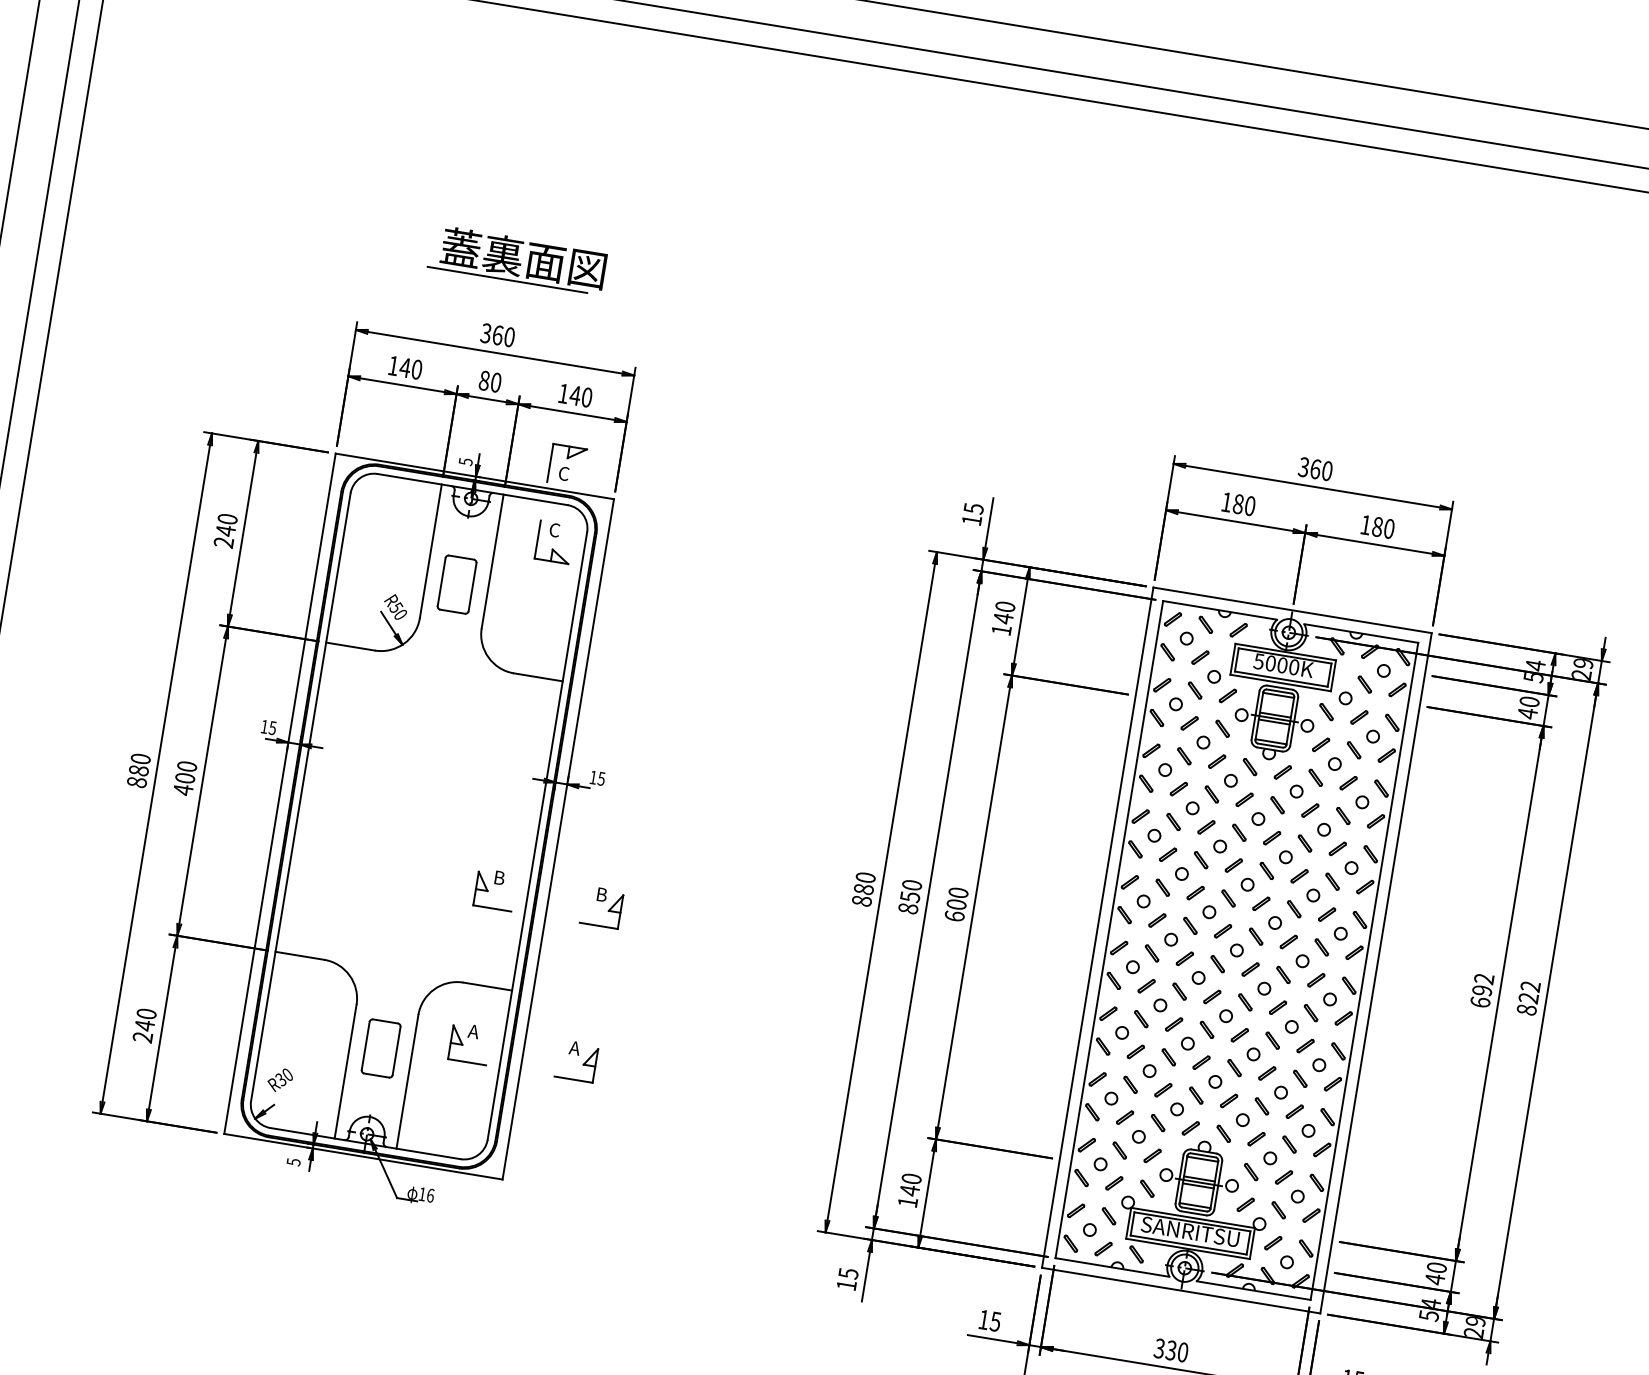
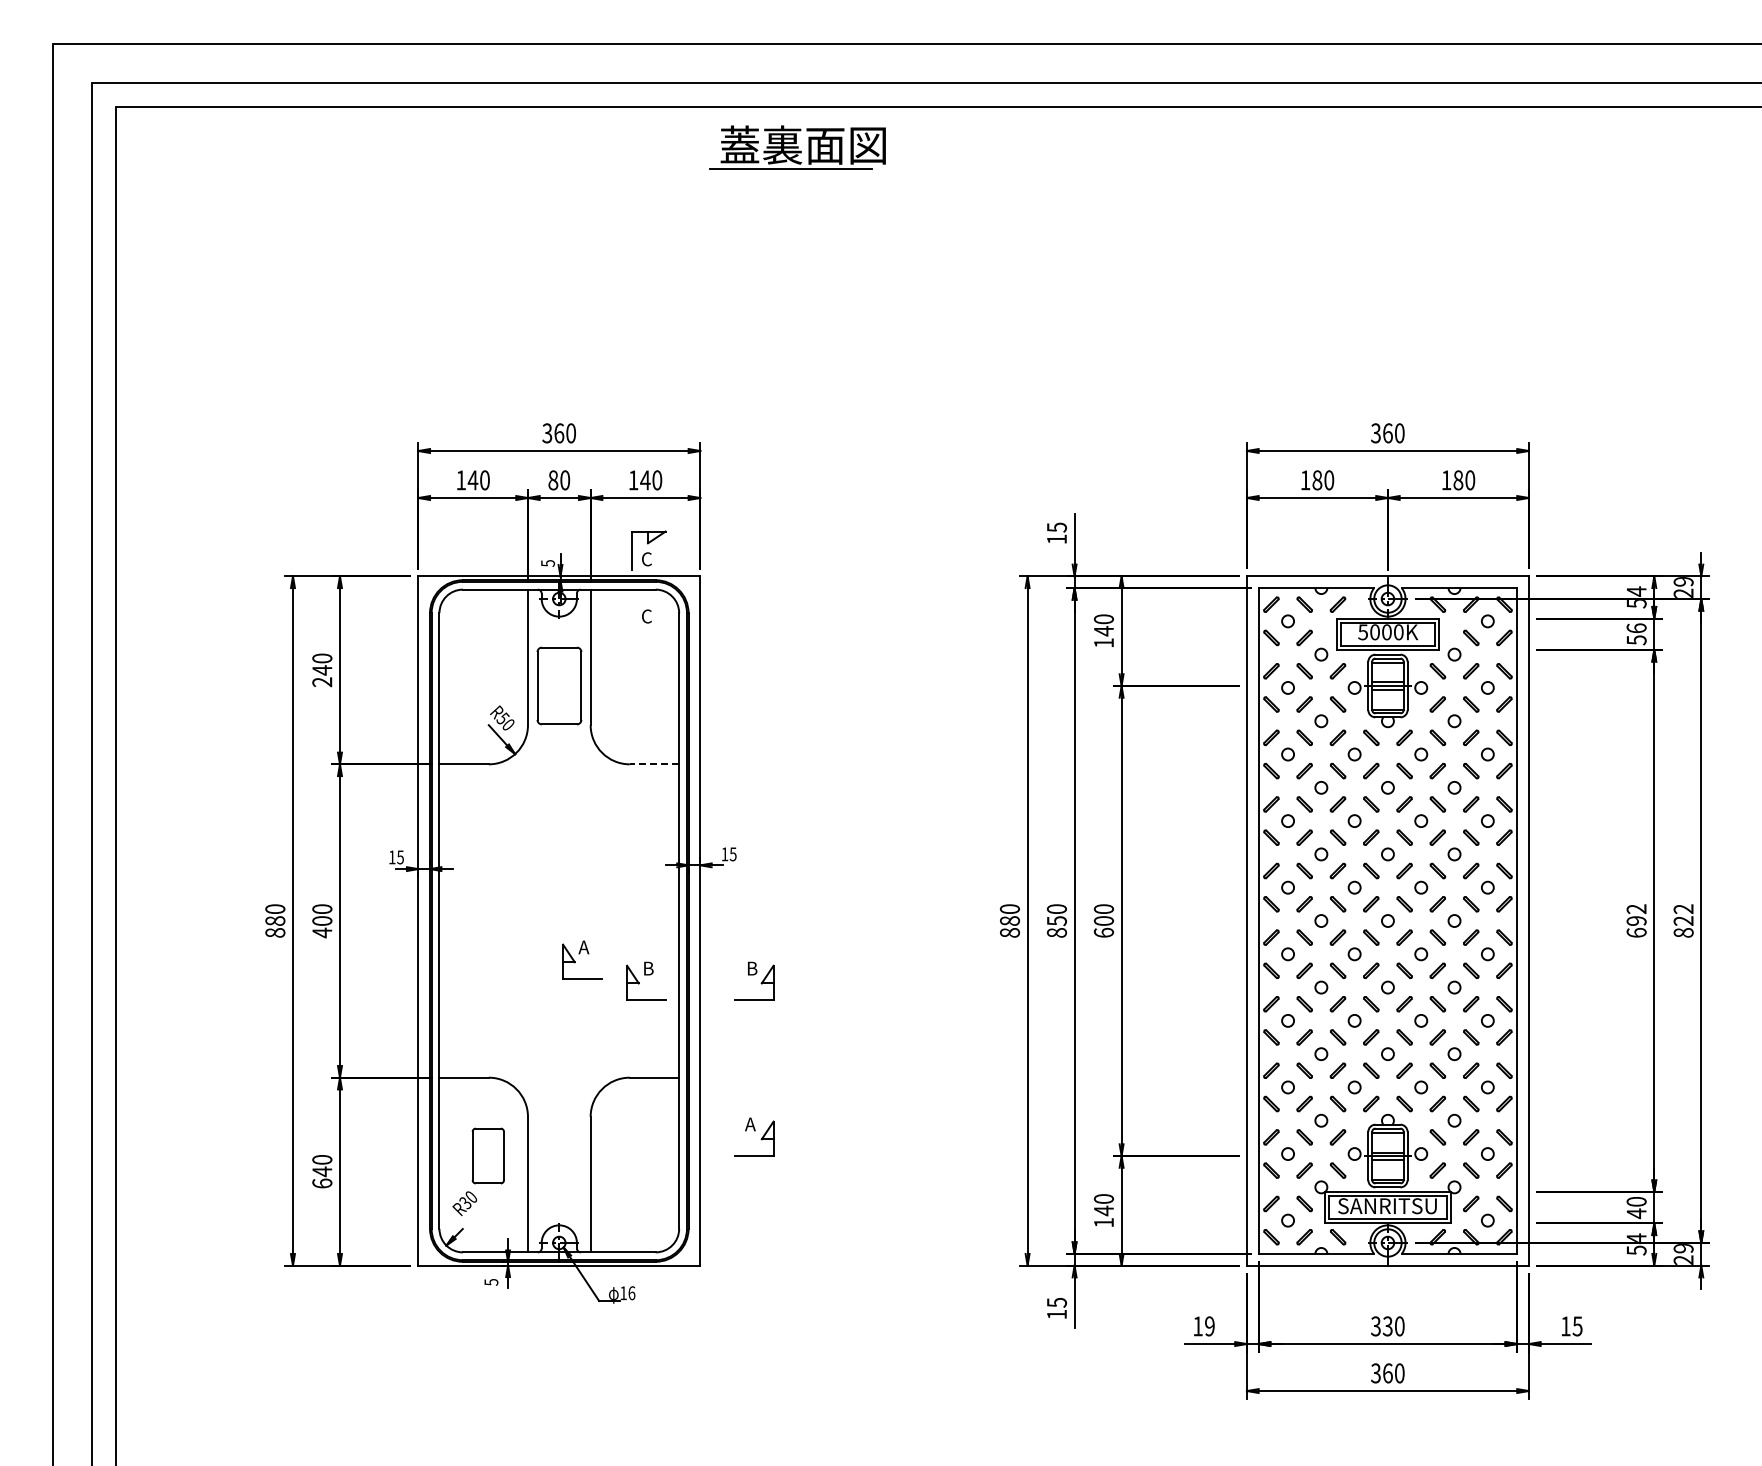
part: (517, 259) -> (797, 147), moved
part: (553, 549) -> (648, 635), removed
part: (456, 584) -> (558, 685), size x1.4
line: (538, 677) -> (654, 764), solid -> dashed
text: (1528, 707) -> (1636, 634), 40 -> 56
text: (143, 1037) -> (322, 1183), 240 -> 640
part: (470, 1043) -> (582, 959), moved
part: (380, 1047) -> (487, 1155), moved
text: (995, 1321) -> (1209, 1326), 15 -> 19

